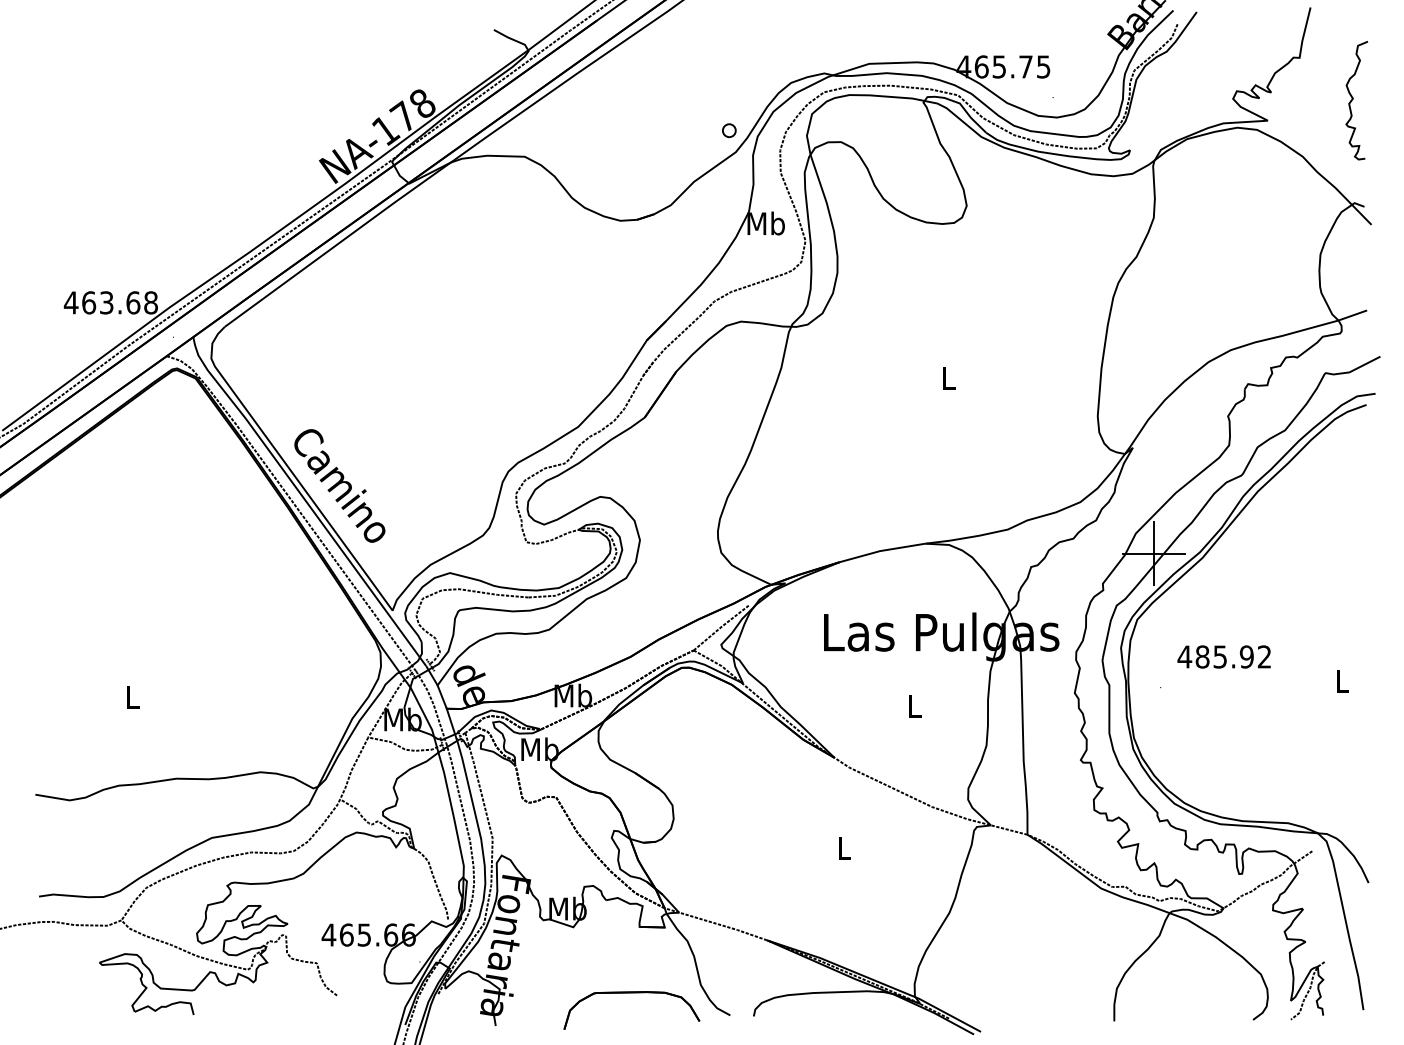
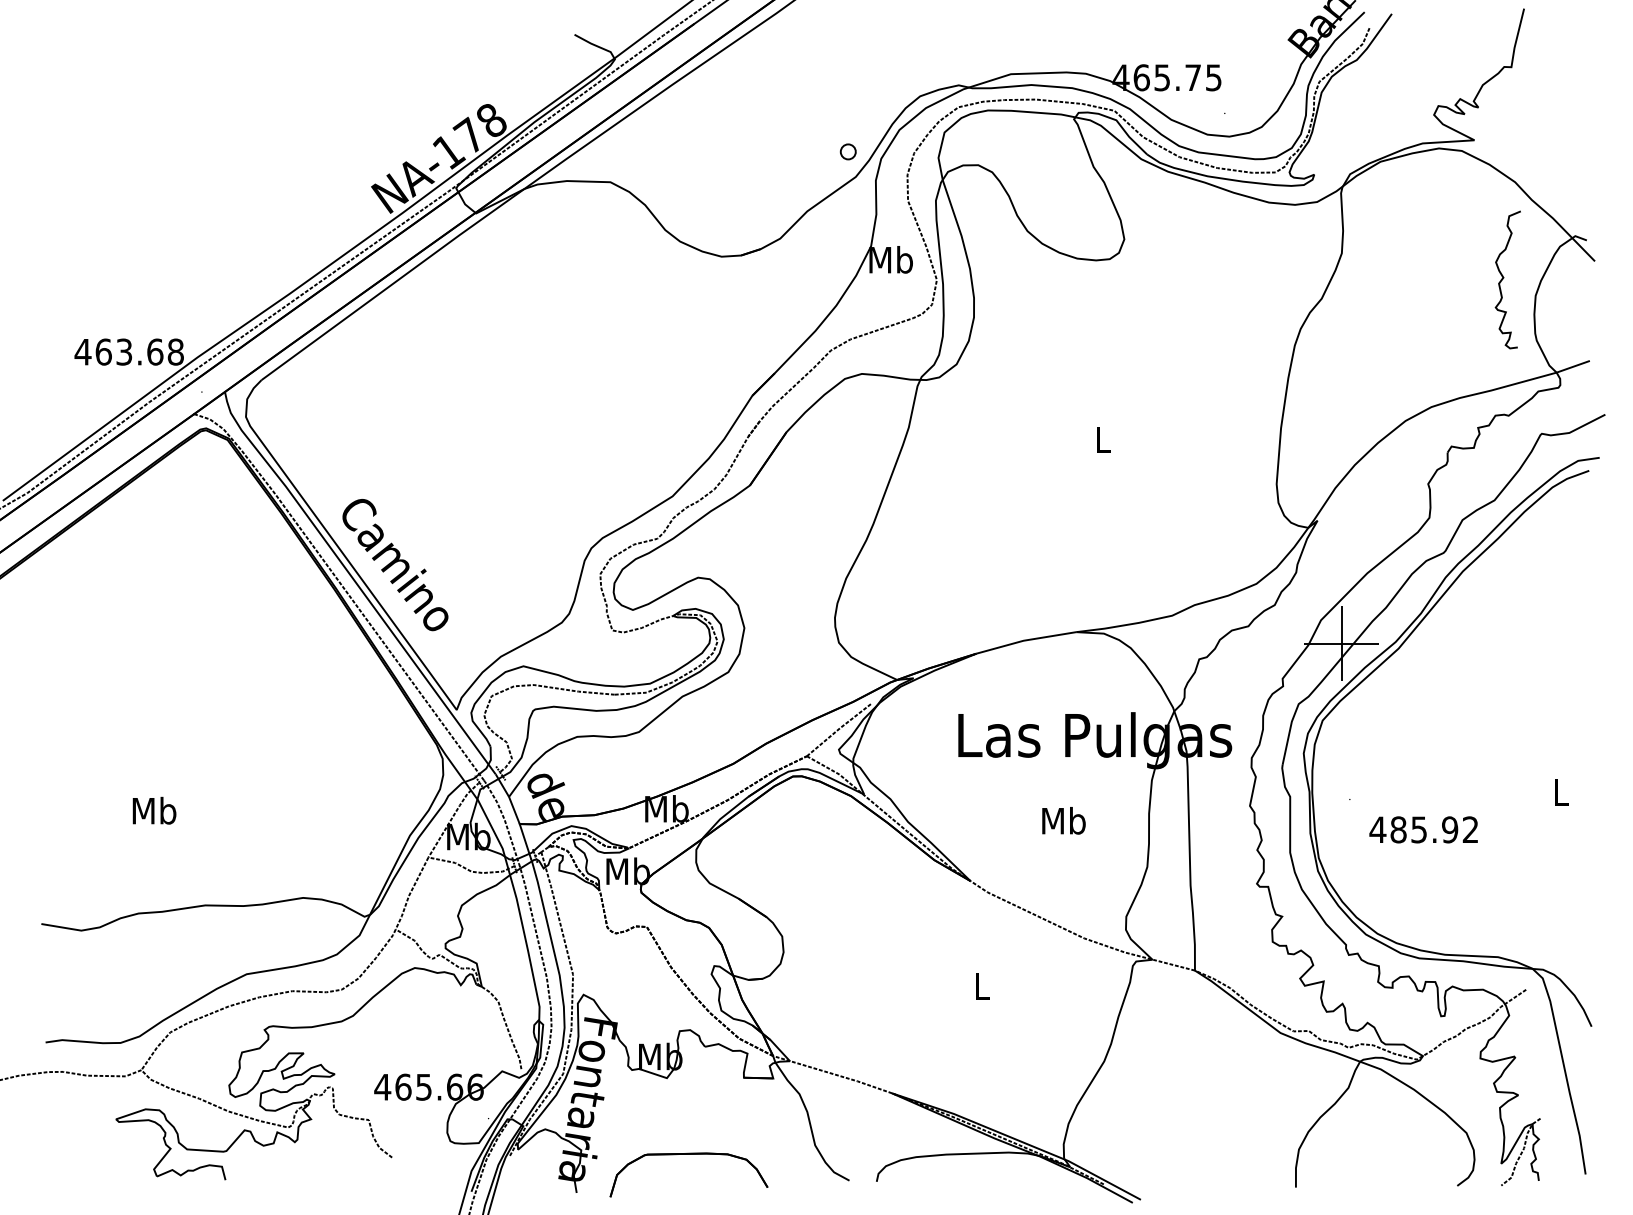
curve: (1353, 98) -> (1504, 277), moved
text: (1224, 656) -> (1423, 829), moved
text: (132, 697) -> (154, 810), L -> Mb
text: (914, 705) -> (1063, 820), L -> Mb
part: (631, 992) -> (688, 1154), moved

